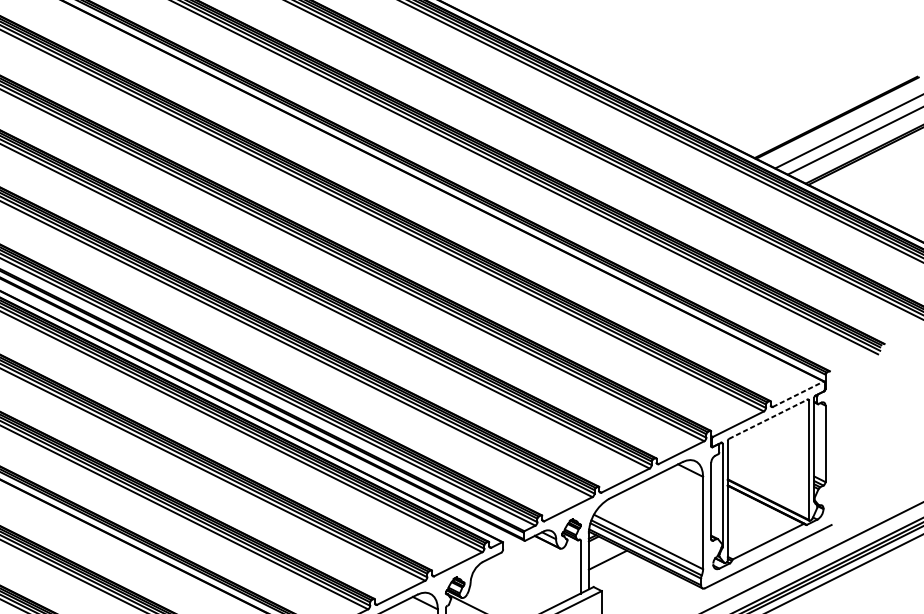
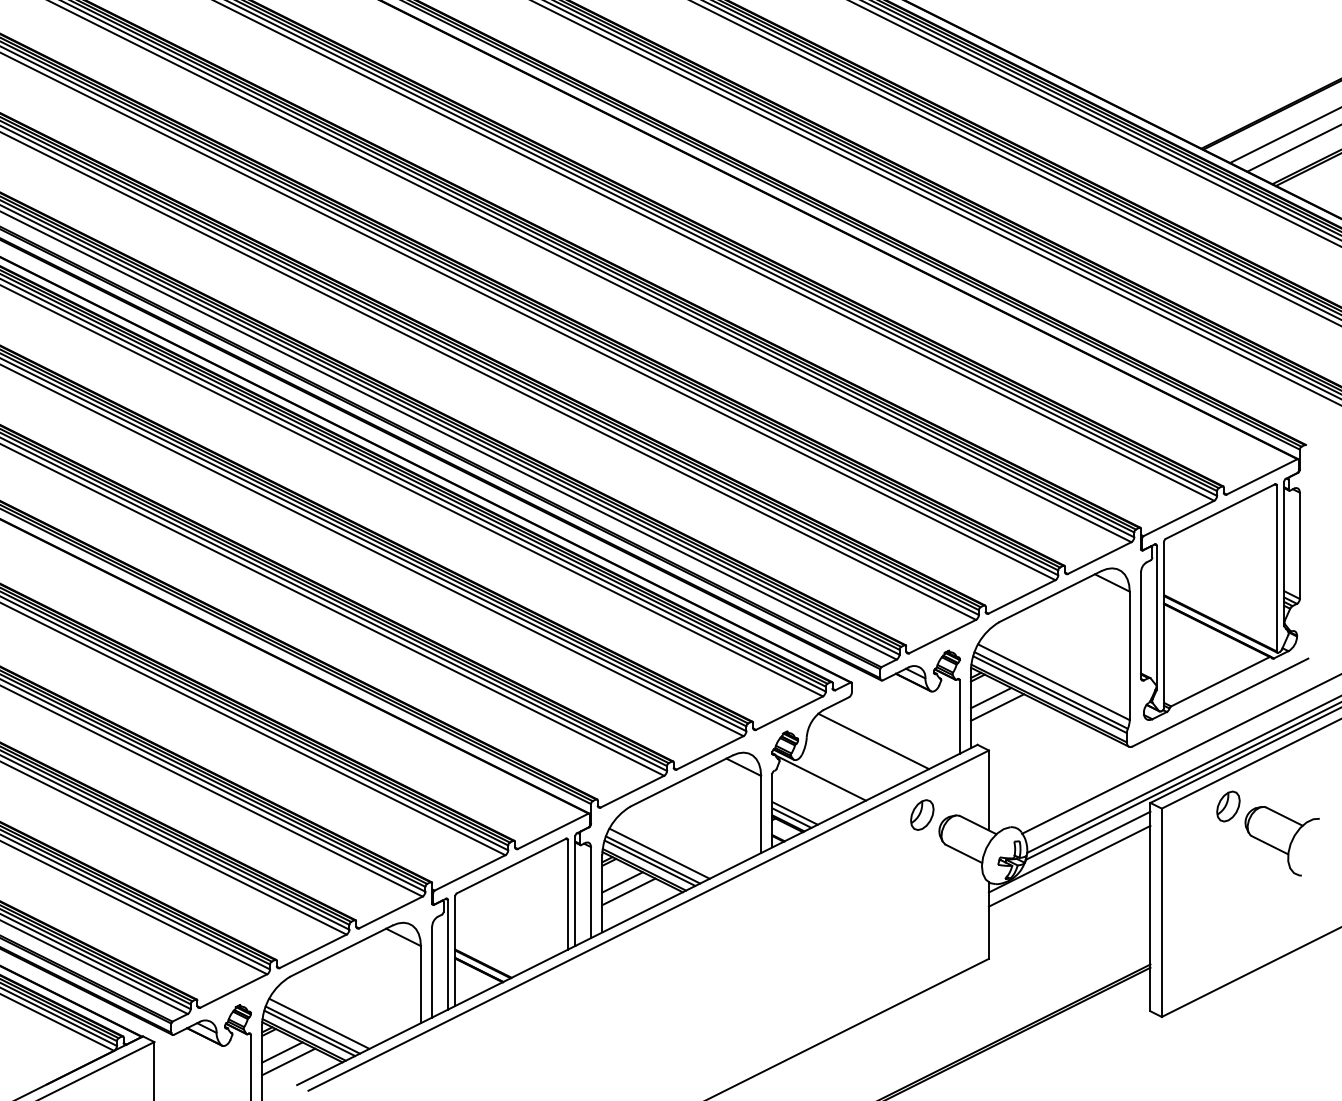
line: (798, 393) -> (1262, 476), dashed -> solid
line: (768, 419) -> (1220, 511), dashed -> solid
line: (602, 553) -> (990, 698), added
line: (518, 584) -> (873, 741), added

